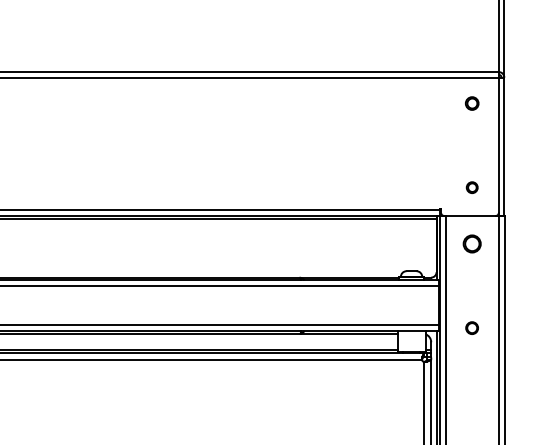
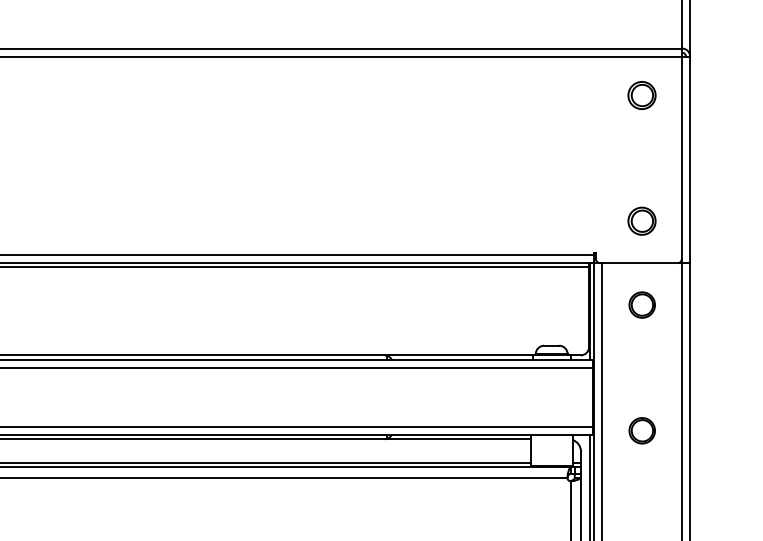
part: (472, 103) -> (642, 95), size x1.43
part: (472, 187) -> (642, 220), size x1.67
part: (471, 327) -> (641, 429), size x1.43

